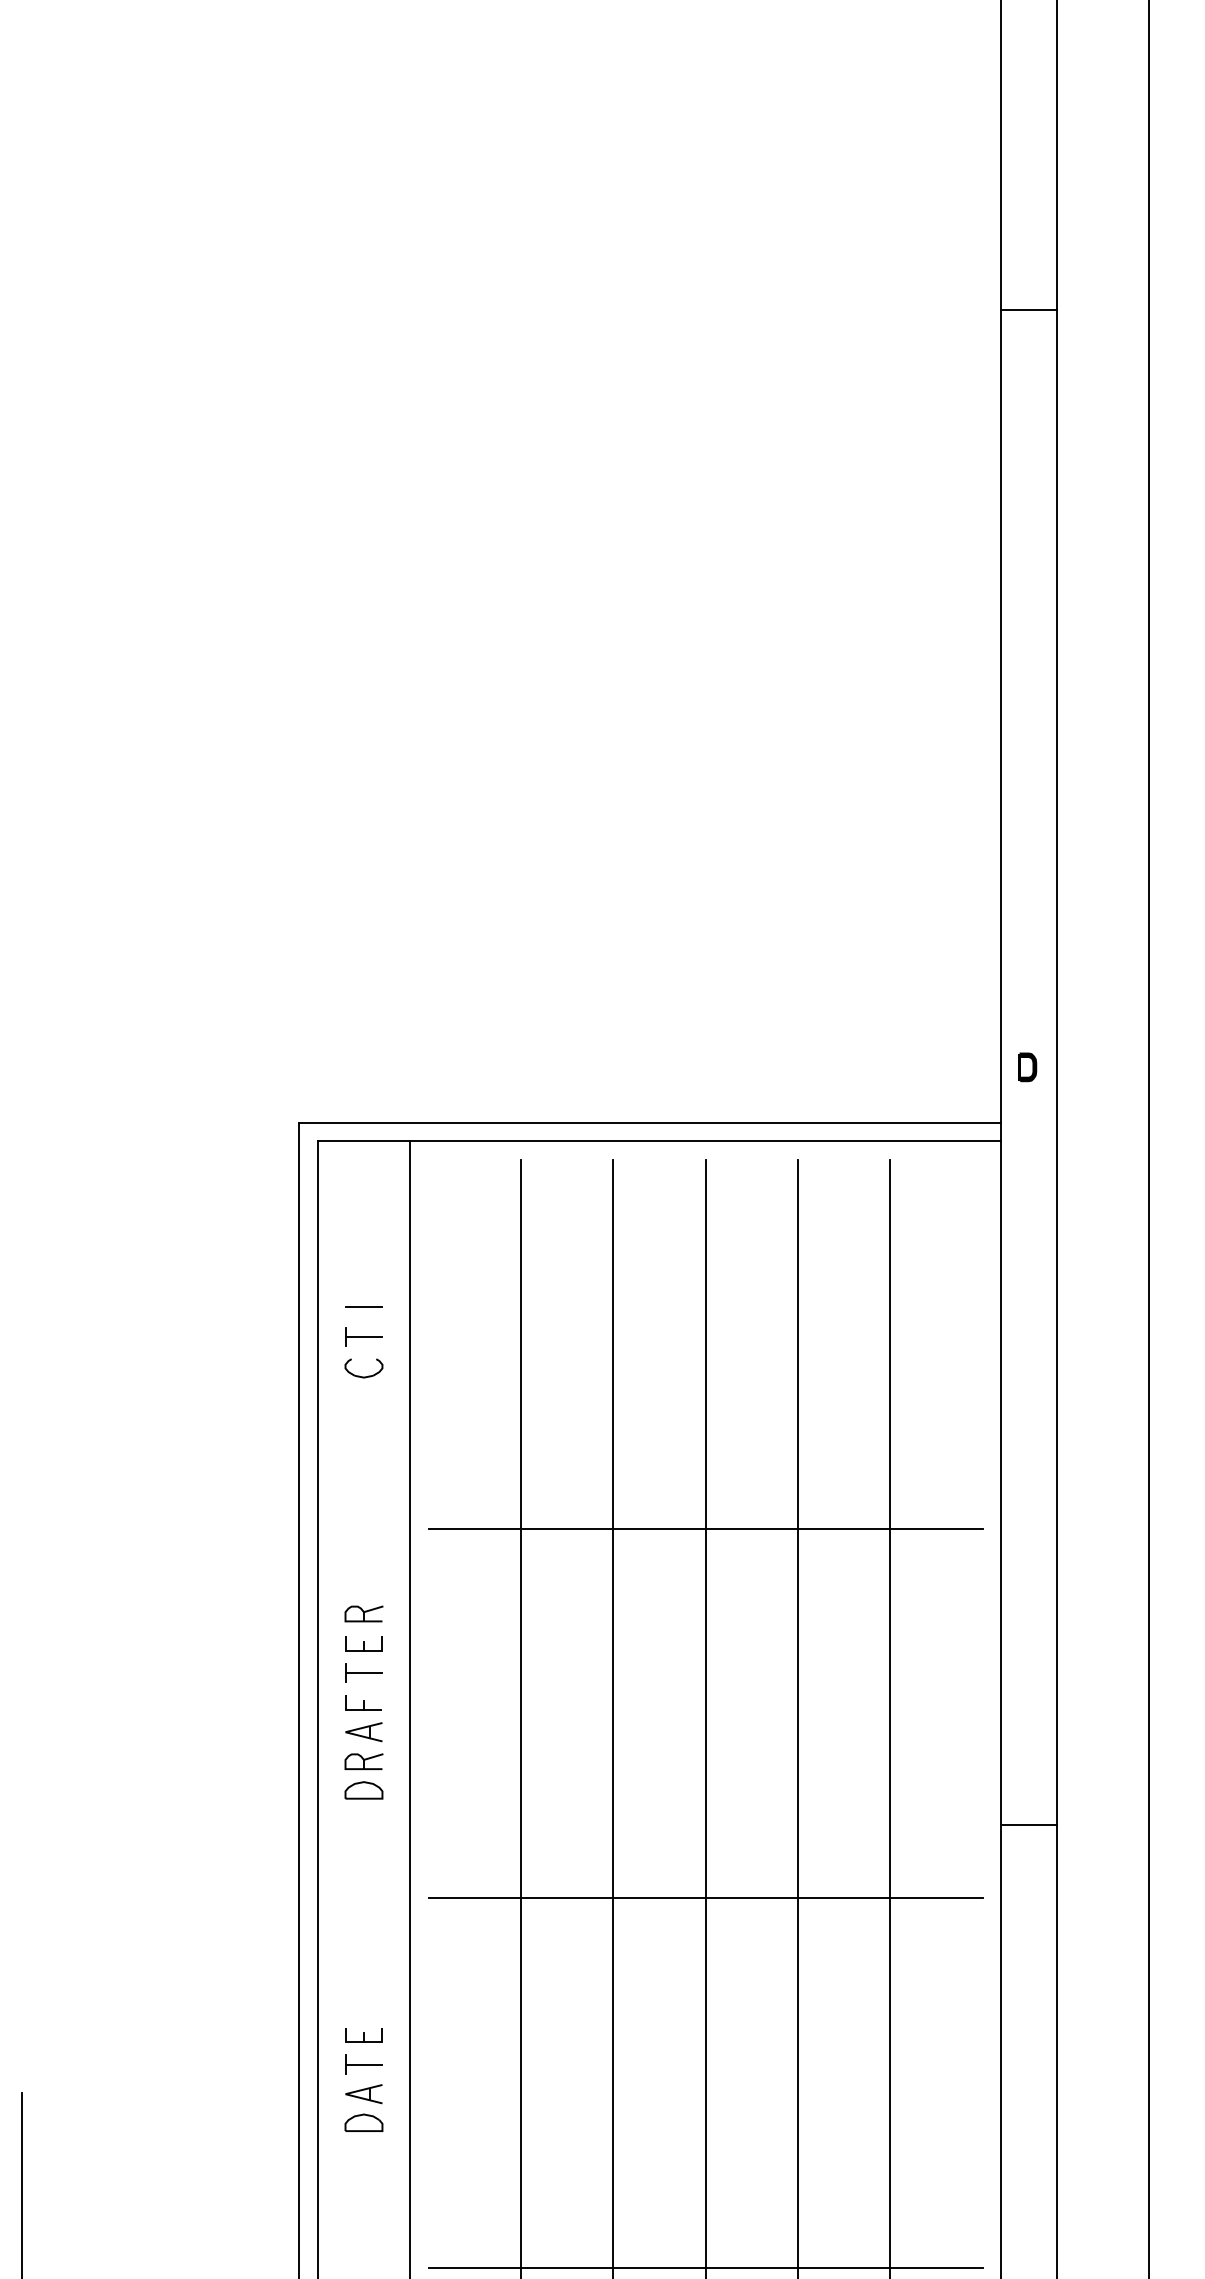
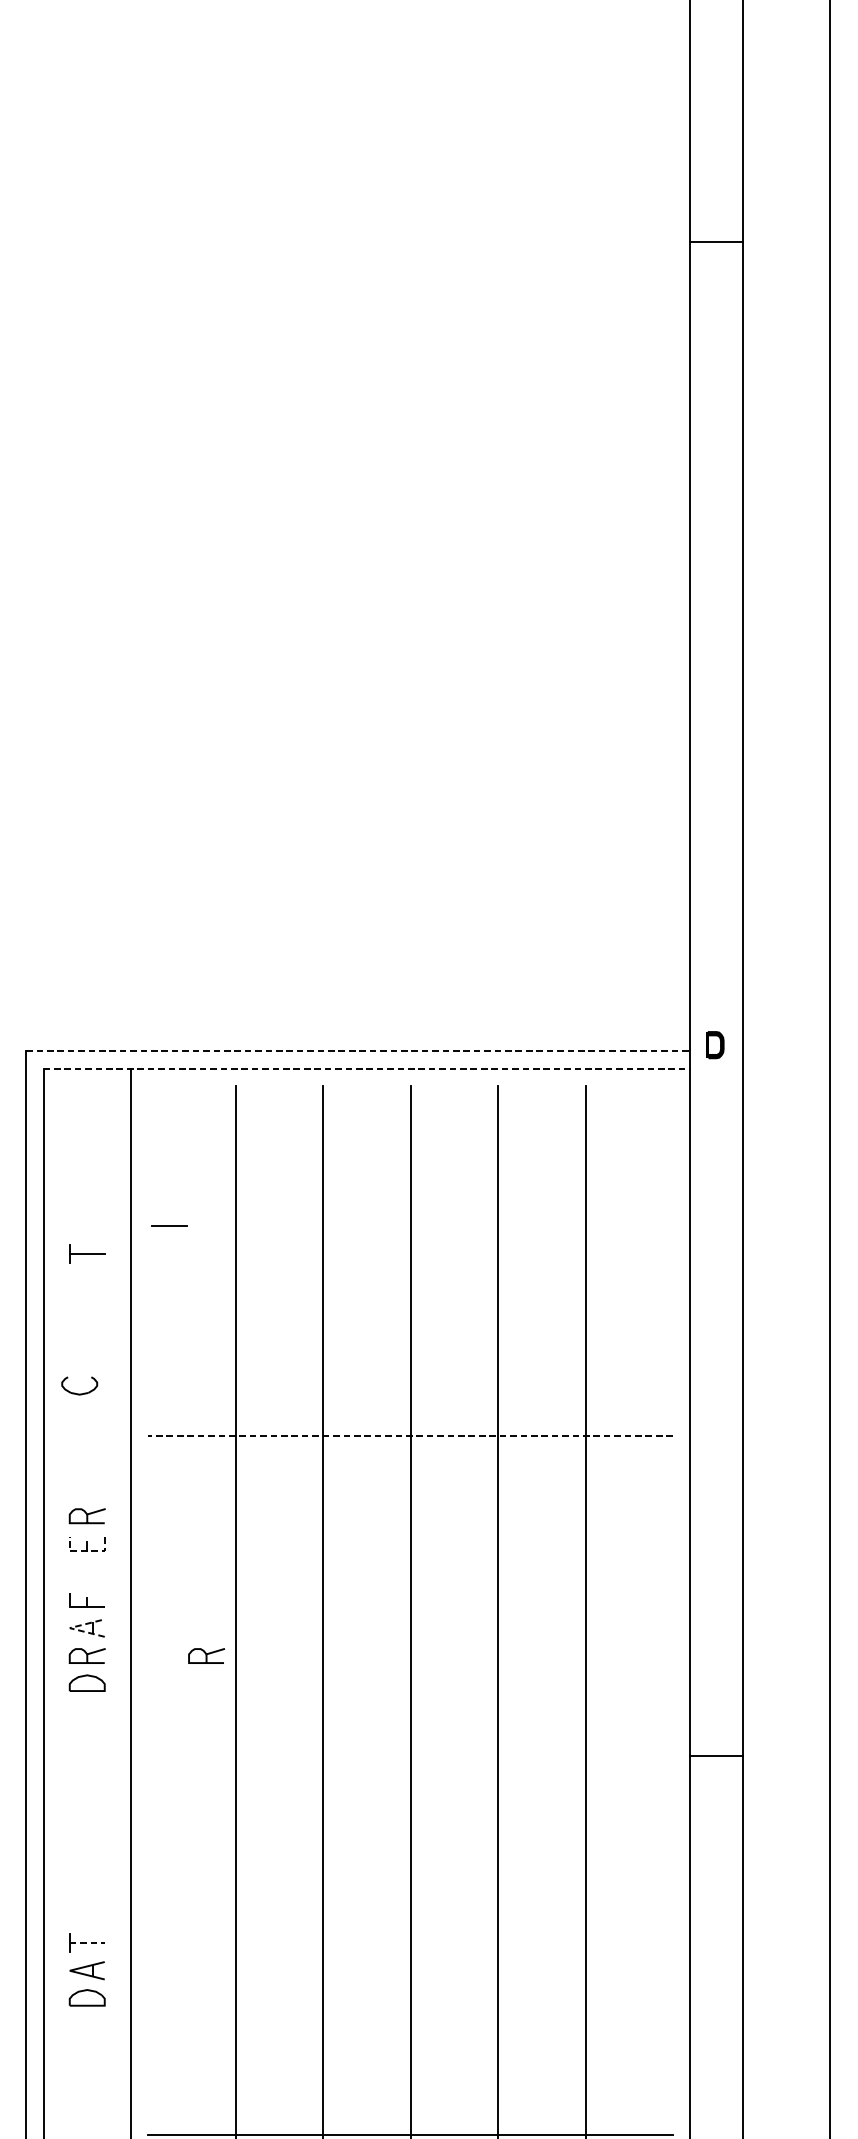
line: (1028, 310) -> (716, 242), moved
part: (1027, 1067) -> (715, 1045), moved
line: (650, 1122) -> (358, 1050), solid -> dashed
line: (659, 1141) -> (367, 1068), solid -> dashed
line: (363, 1306) -> (169, 1225), moved
part: (363, 1376) -> (79, 1393), moved
line: (705, 1529) -> (410, 1436), solid -> dashed
line: (363, 1650) -> (86, 1550), solid -> dashed
part: (363, 1672) -> (86, 1571), removed
line: (345, 1732) -> (69, 1628), solid -> dashed
part: (489, 1761) -> (206, 1655), added
line: (1028, 1824) -> (716, 1756), moved
line: (705, 1898) -> (410, 1785), removed
part: (363, 2035) -> (86, 1915), removed
line: (364, 2064) -> (87, 1942), solid -> dashed

